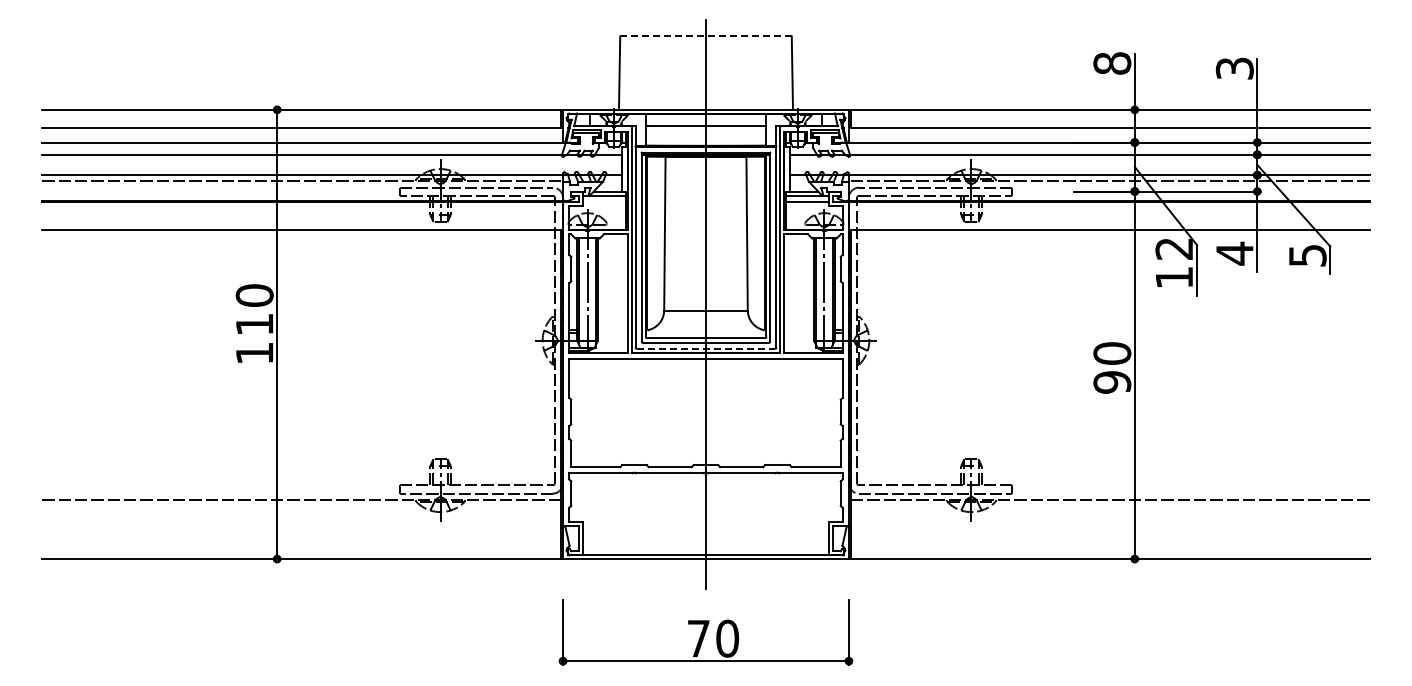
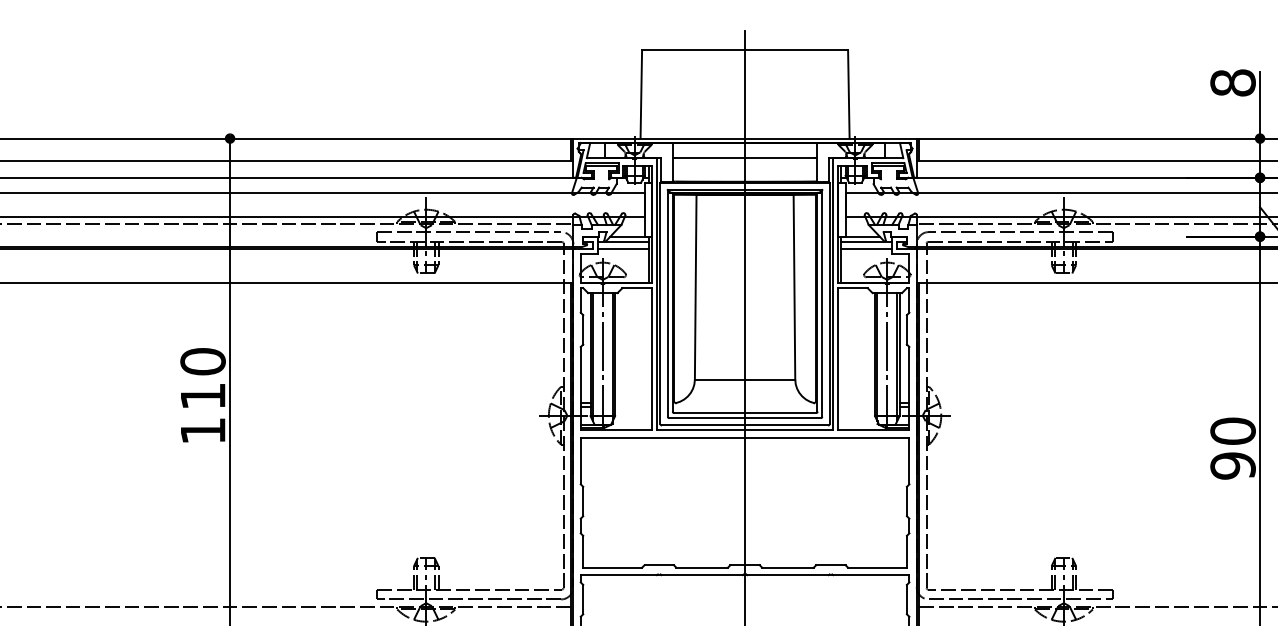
line: (706, 36) -> (745, 50), dashed -> solid
line: (604, 201) -> (623, 248), added
line: (706, 348) -> (745, 425), dashed -> solid

